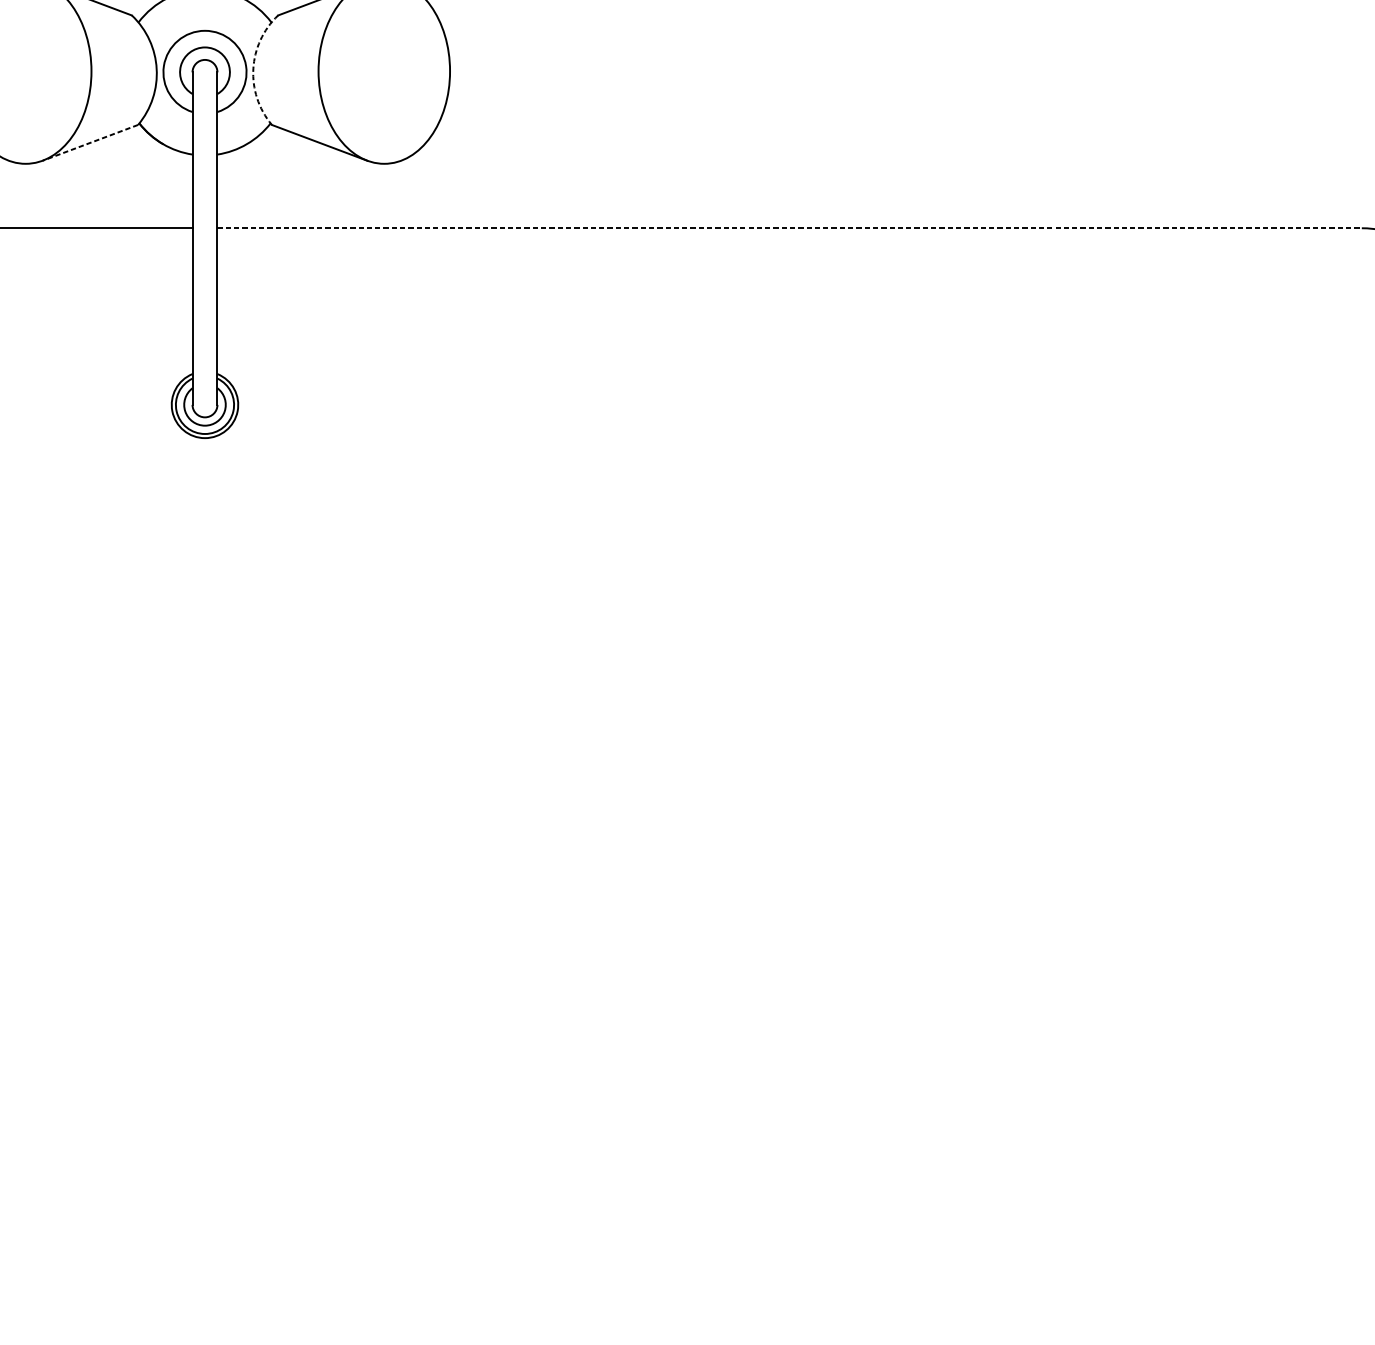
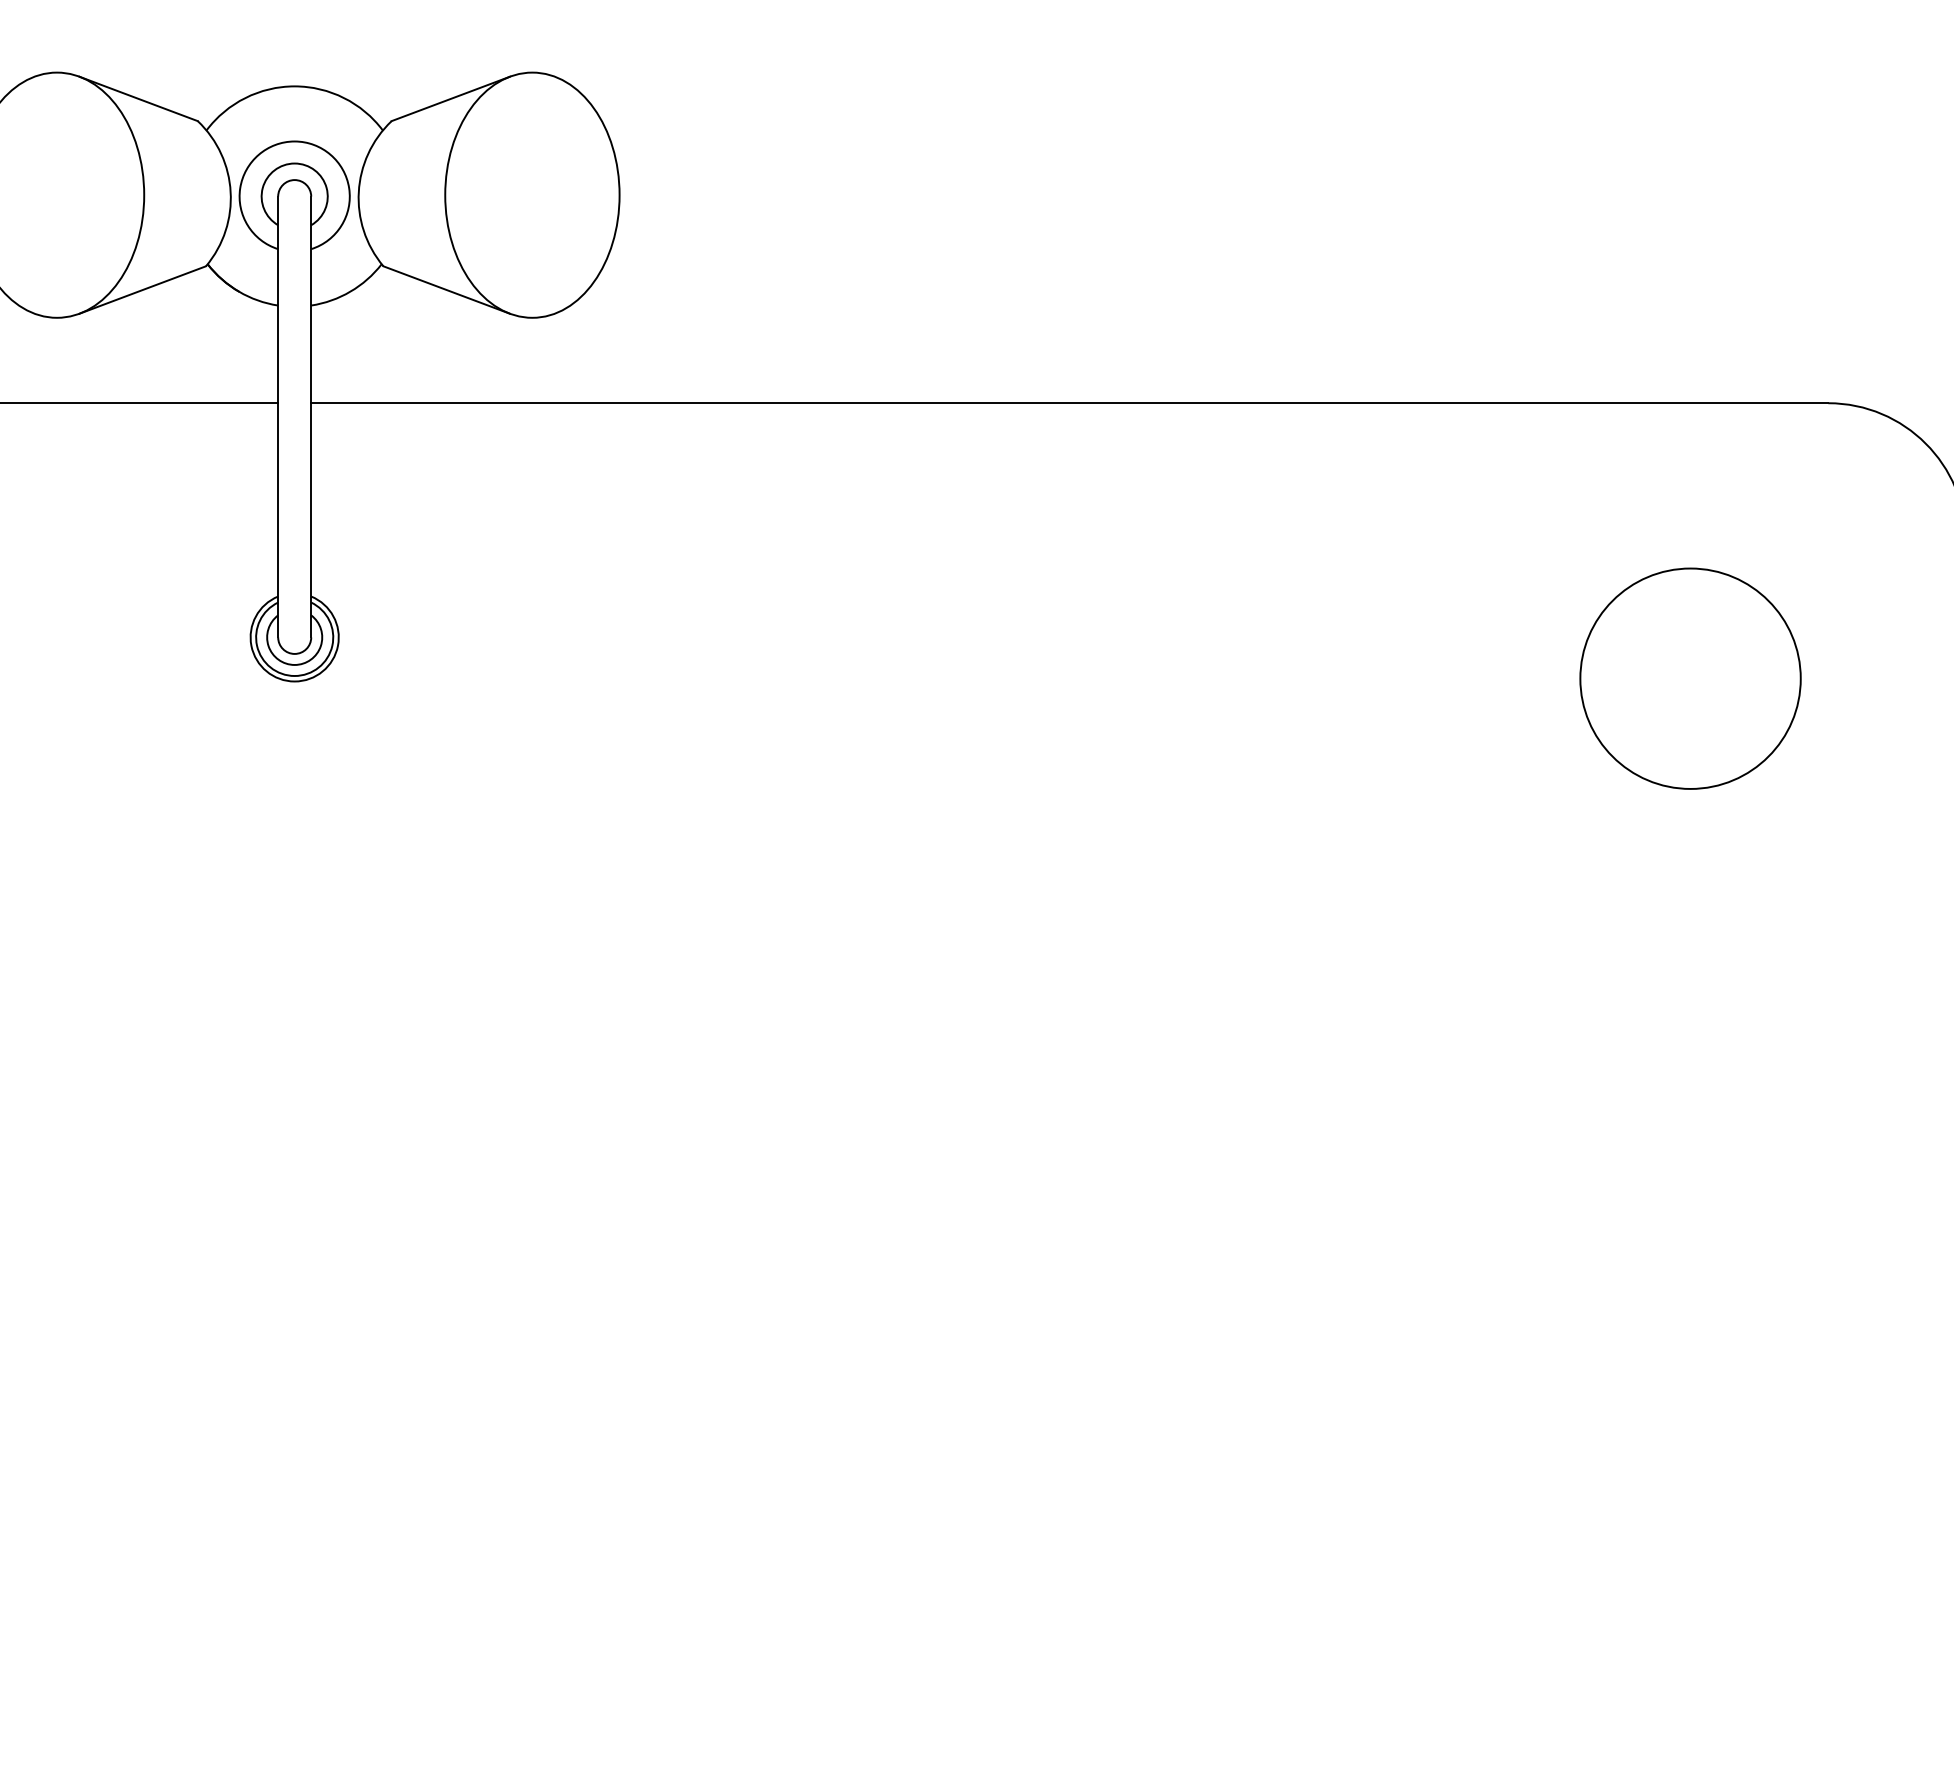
arc: (253, 69) -> (358, 192), dashed -> solid
line: (90, 143) -> (142, 290), dashed -> solid
line: (789, 228) -> (1069, 403), dashed -> solid
circle: (1257, 435) -> (1690, 678), added

